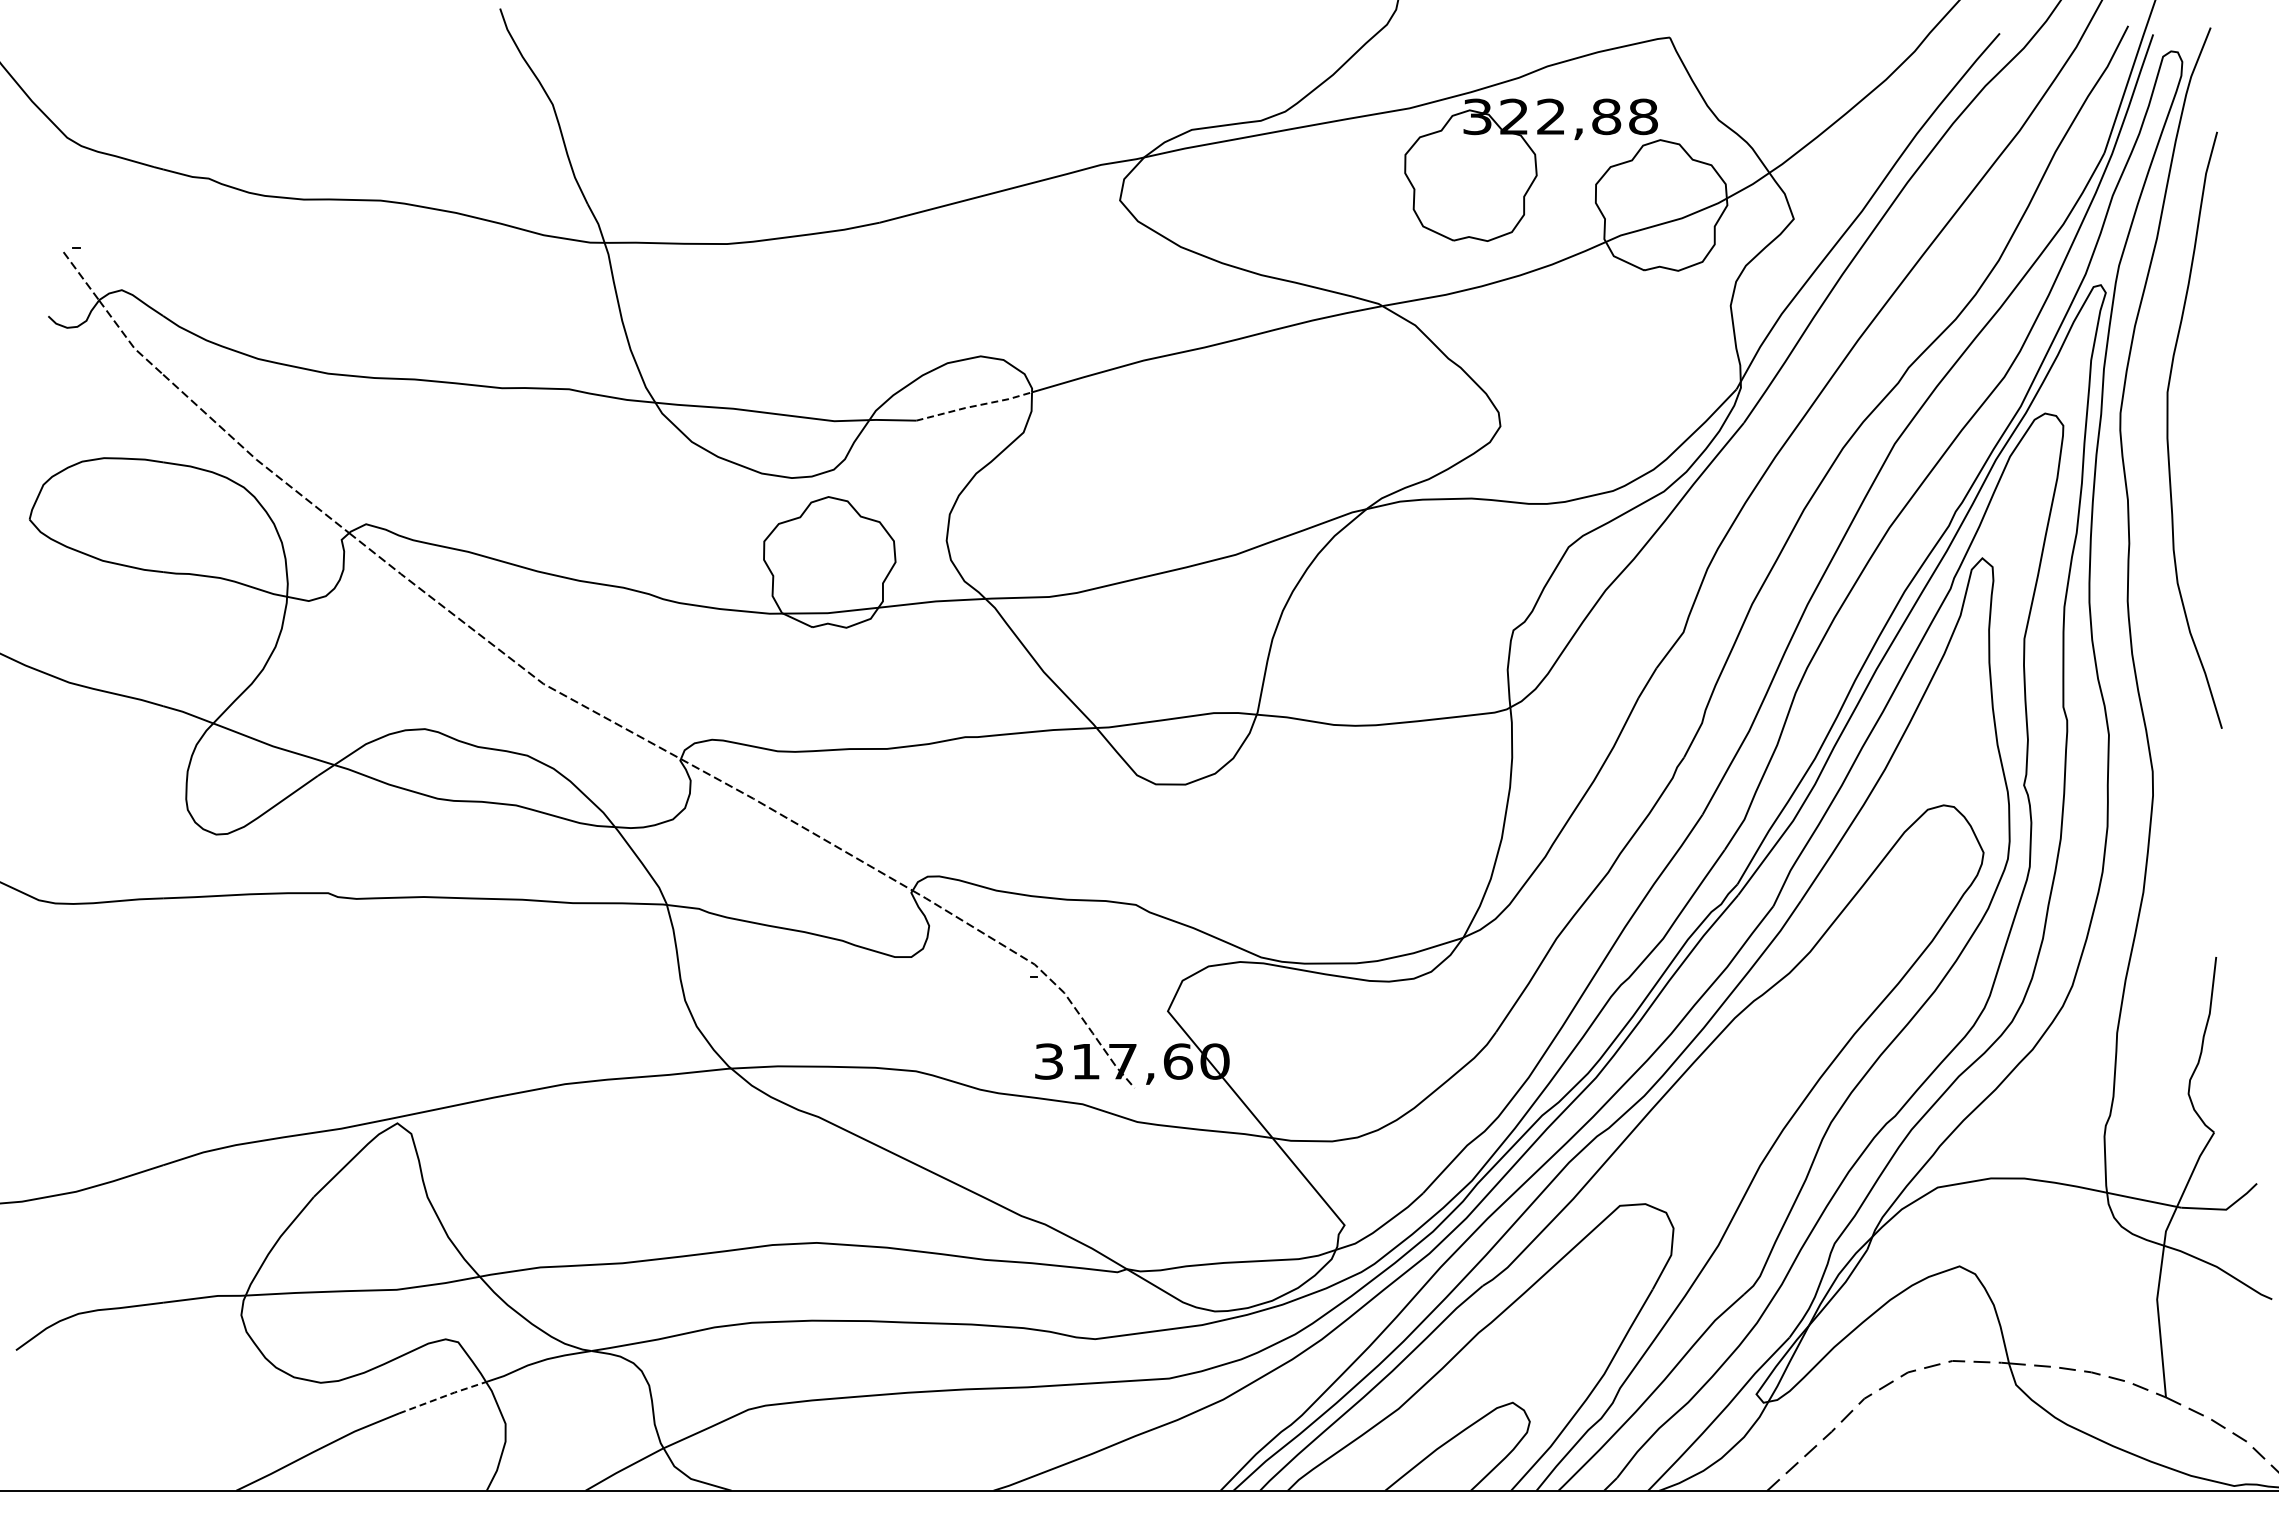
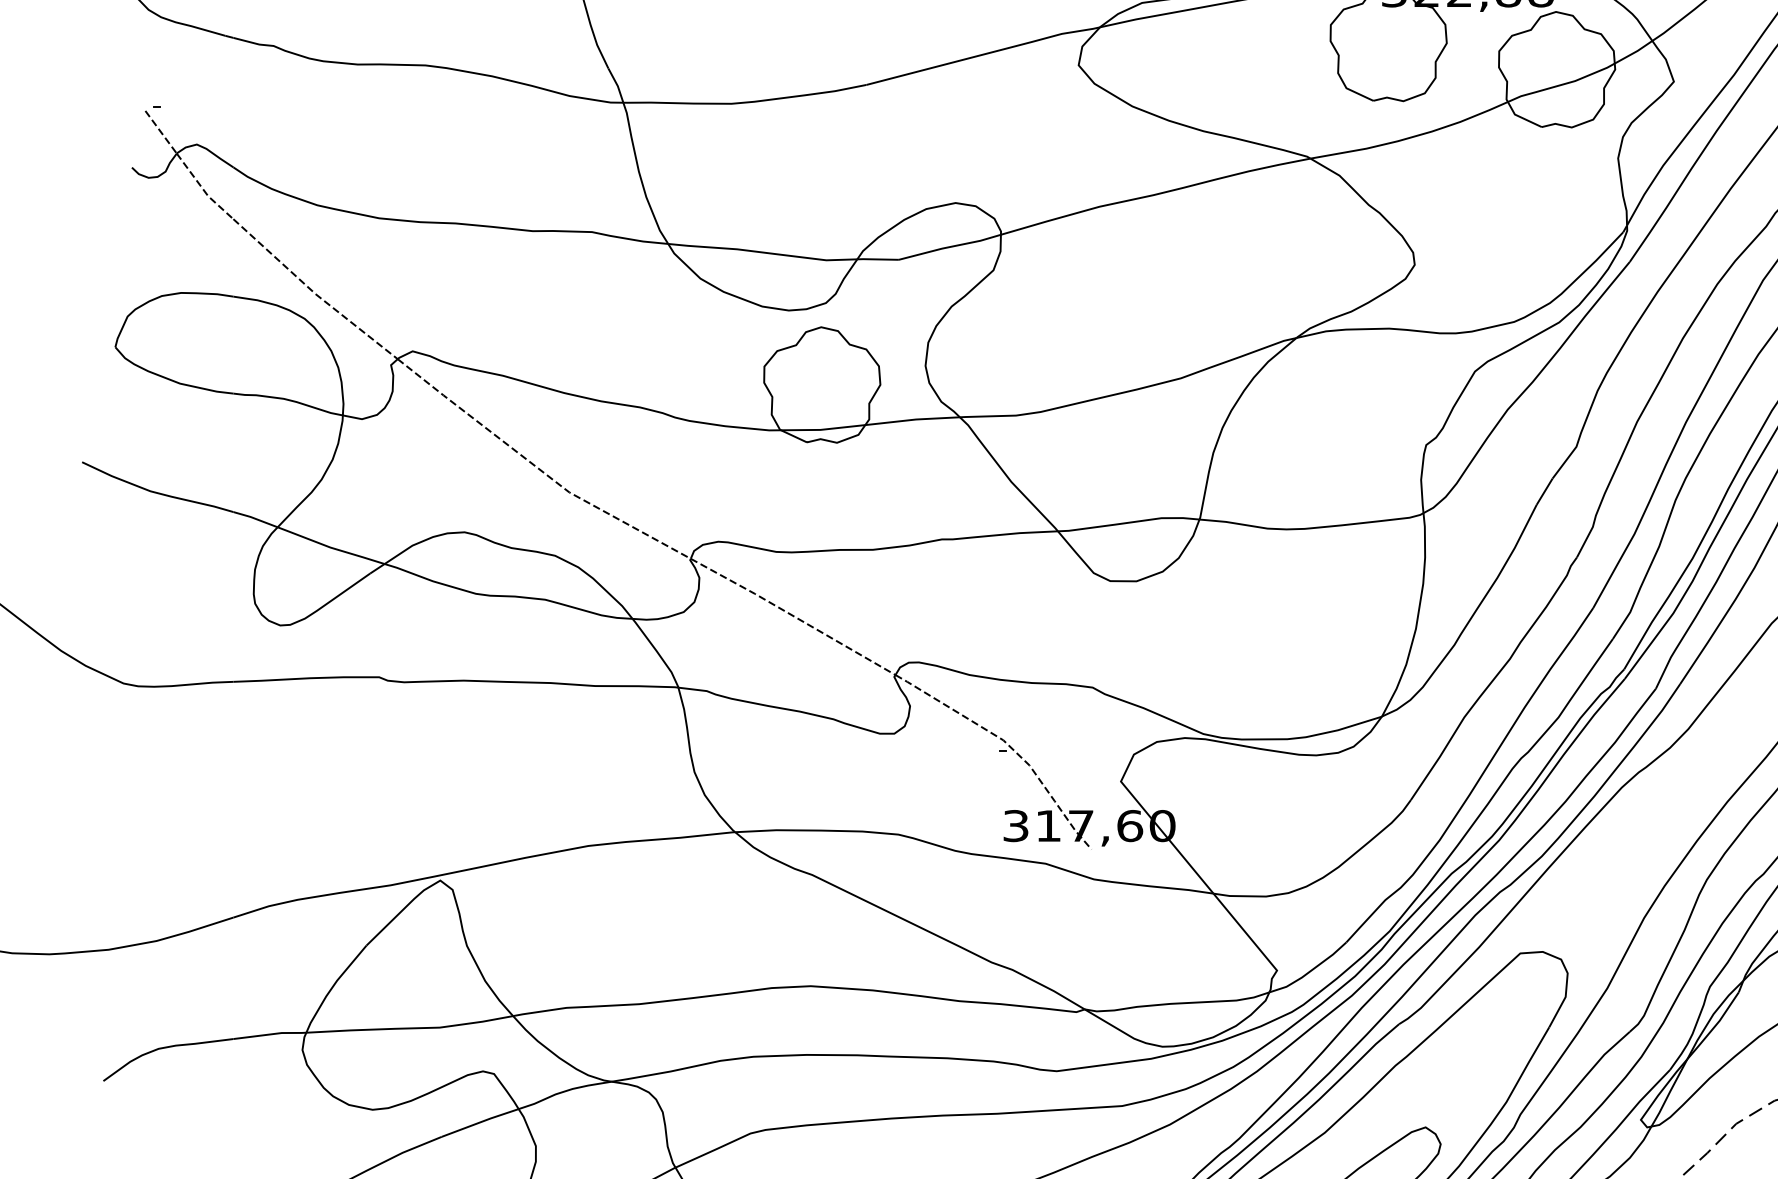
line: (975, 406) -> (951, 247), dashed -> solid
line: (443, 1396) -> (481, 1121), dashed -> solid

